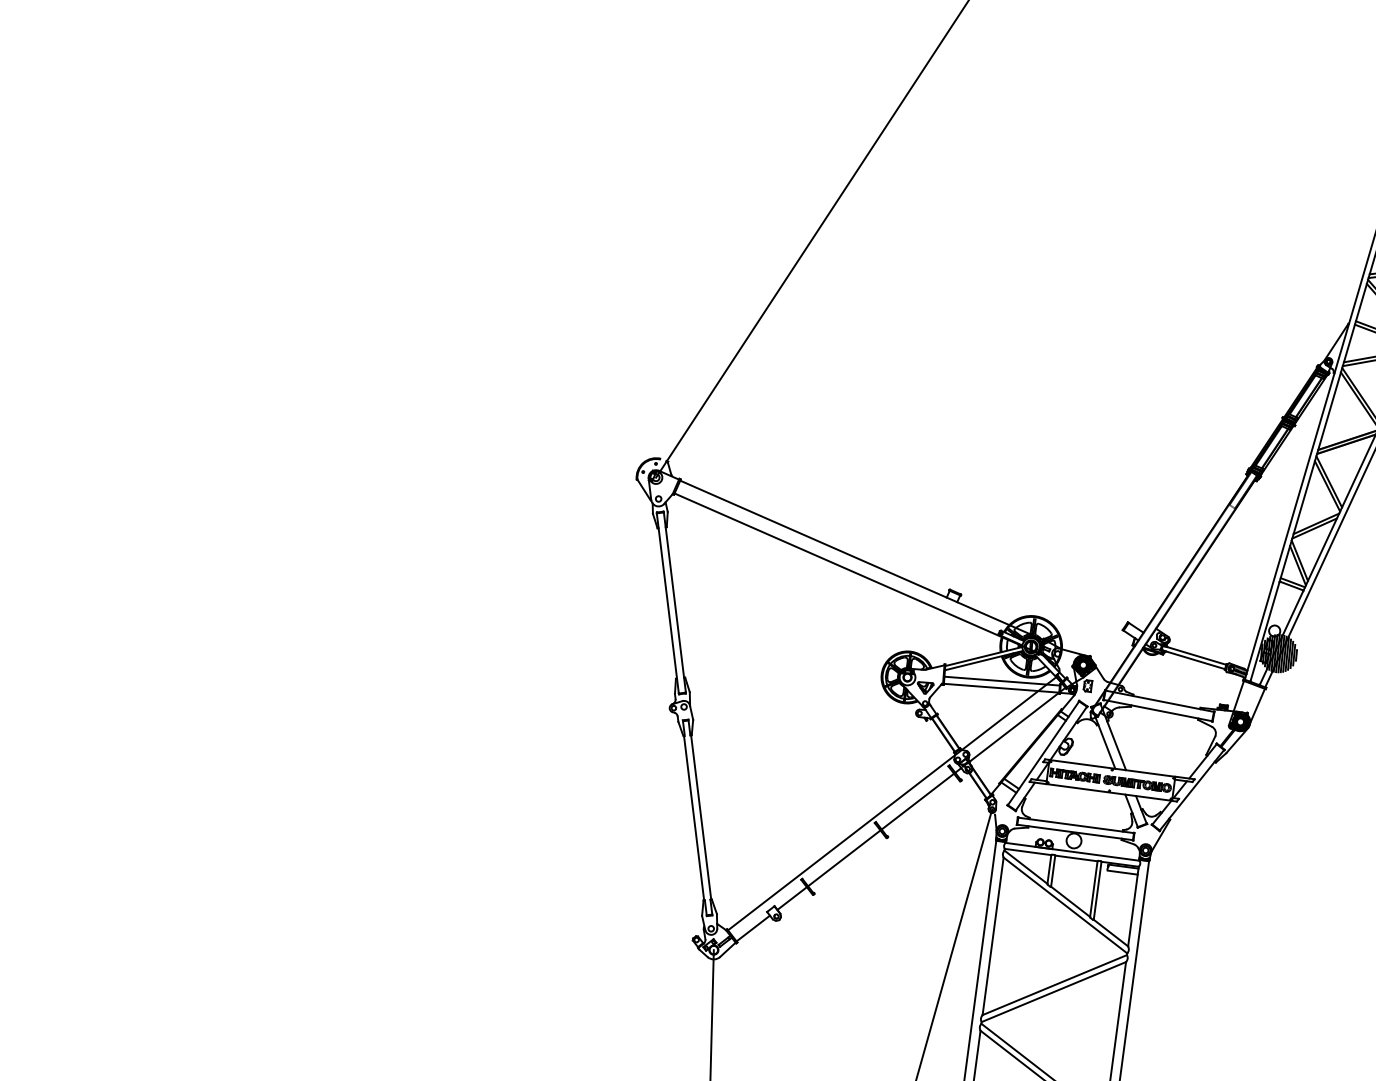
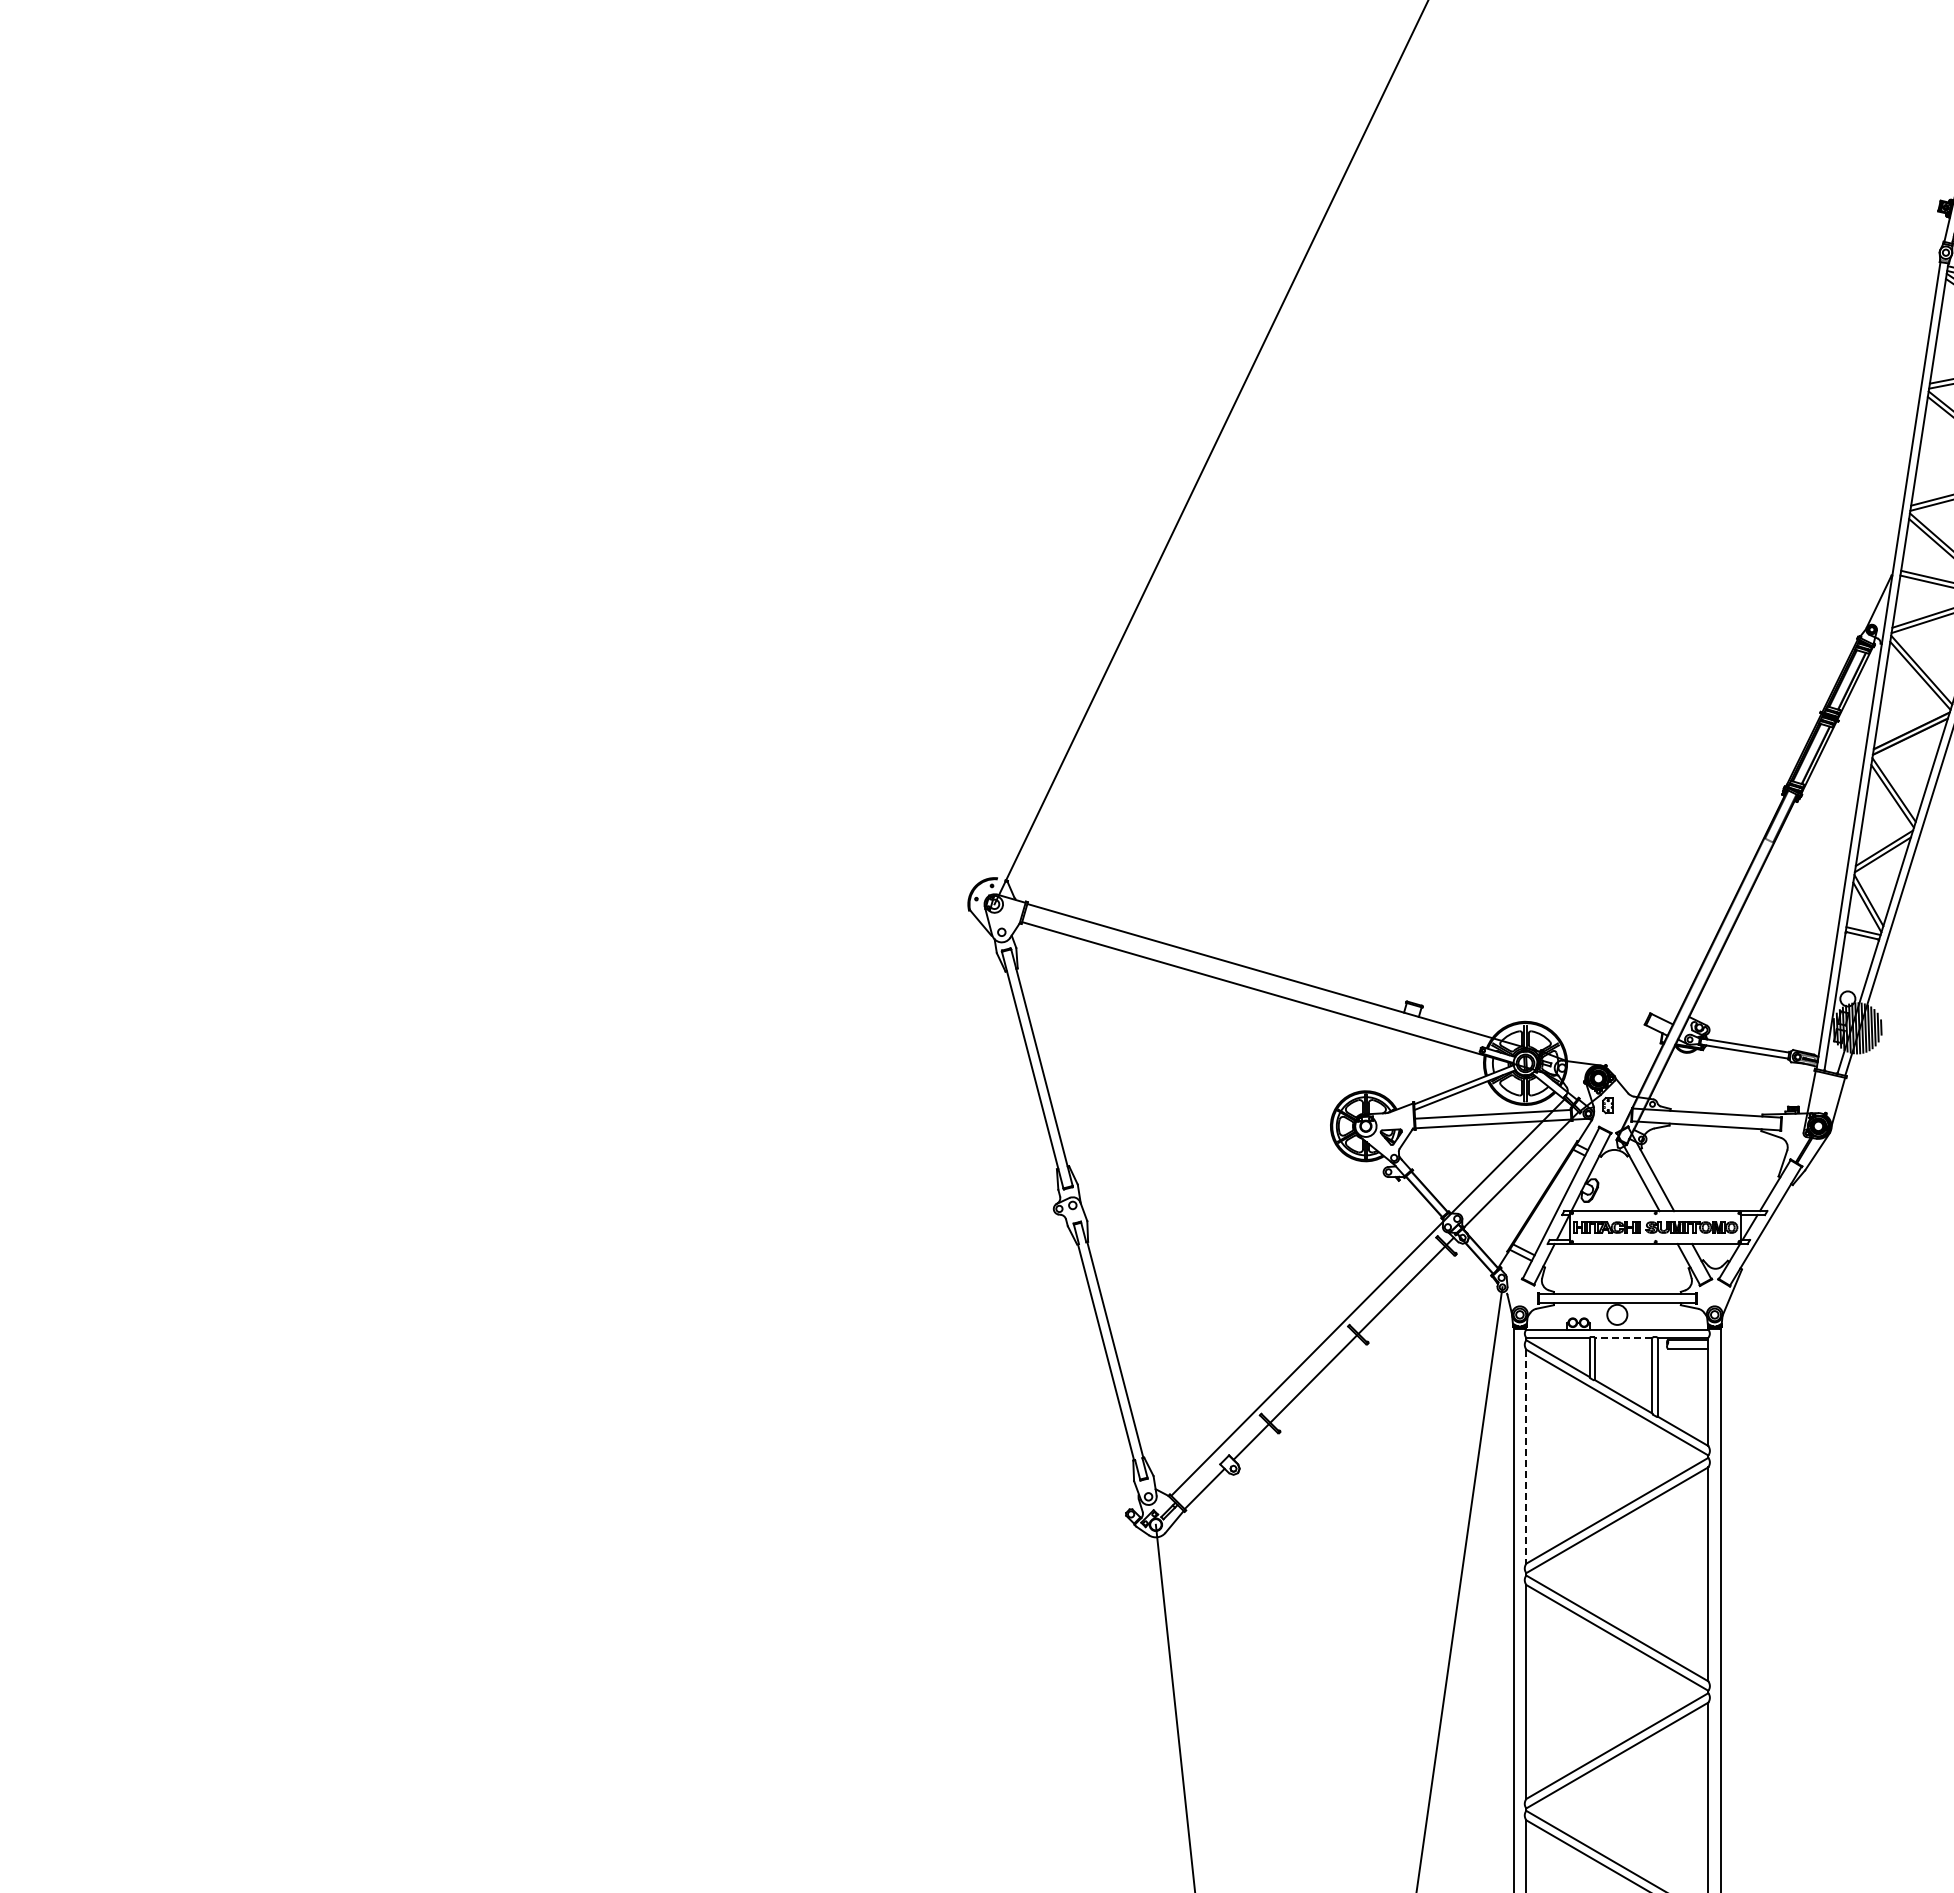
line: (1076, 858) -> (1623, 1337), solid -> dashed
line: (993, 936) -> (1526, 1457), solid -> dashed

